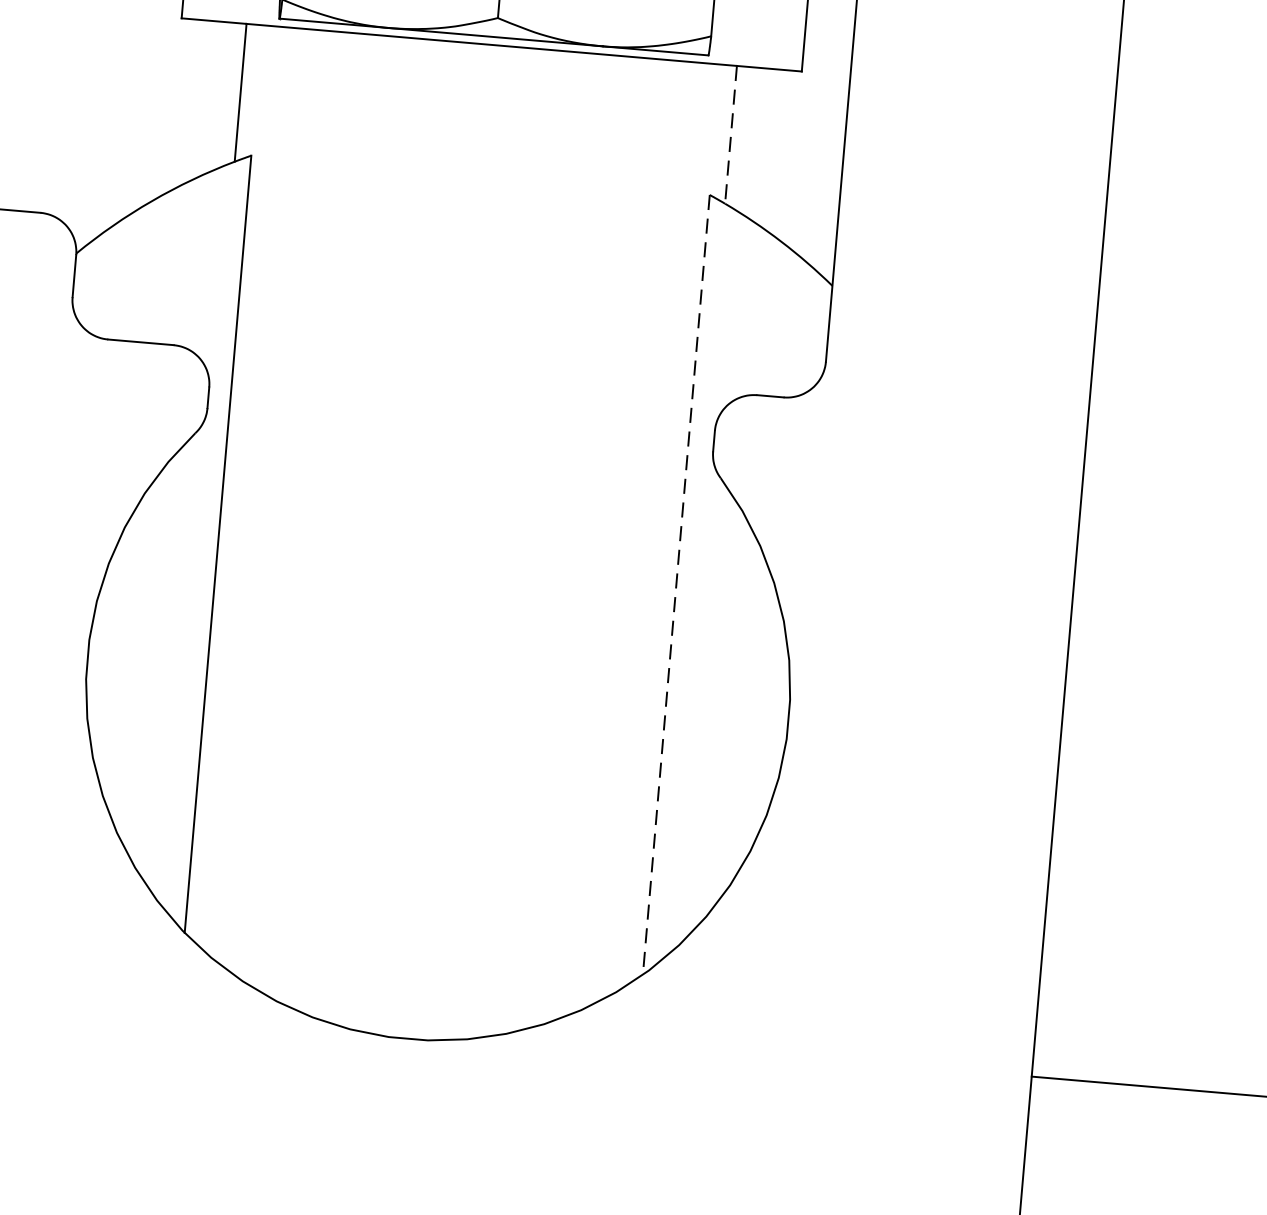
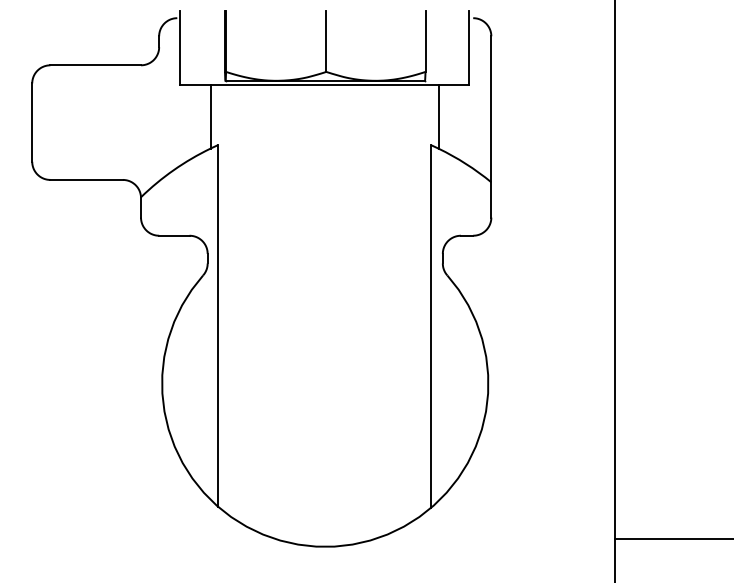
line: (730, 136) -> (438, 117), dashed -> solid
line: (676, 587) -> (431, 327), dashed -> solid

